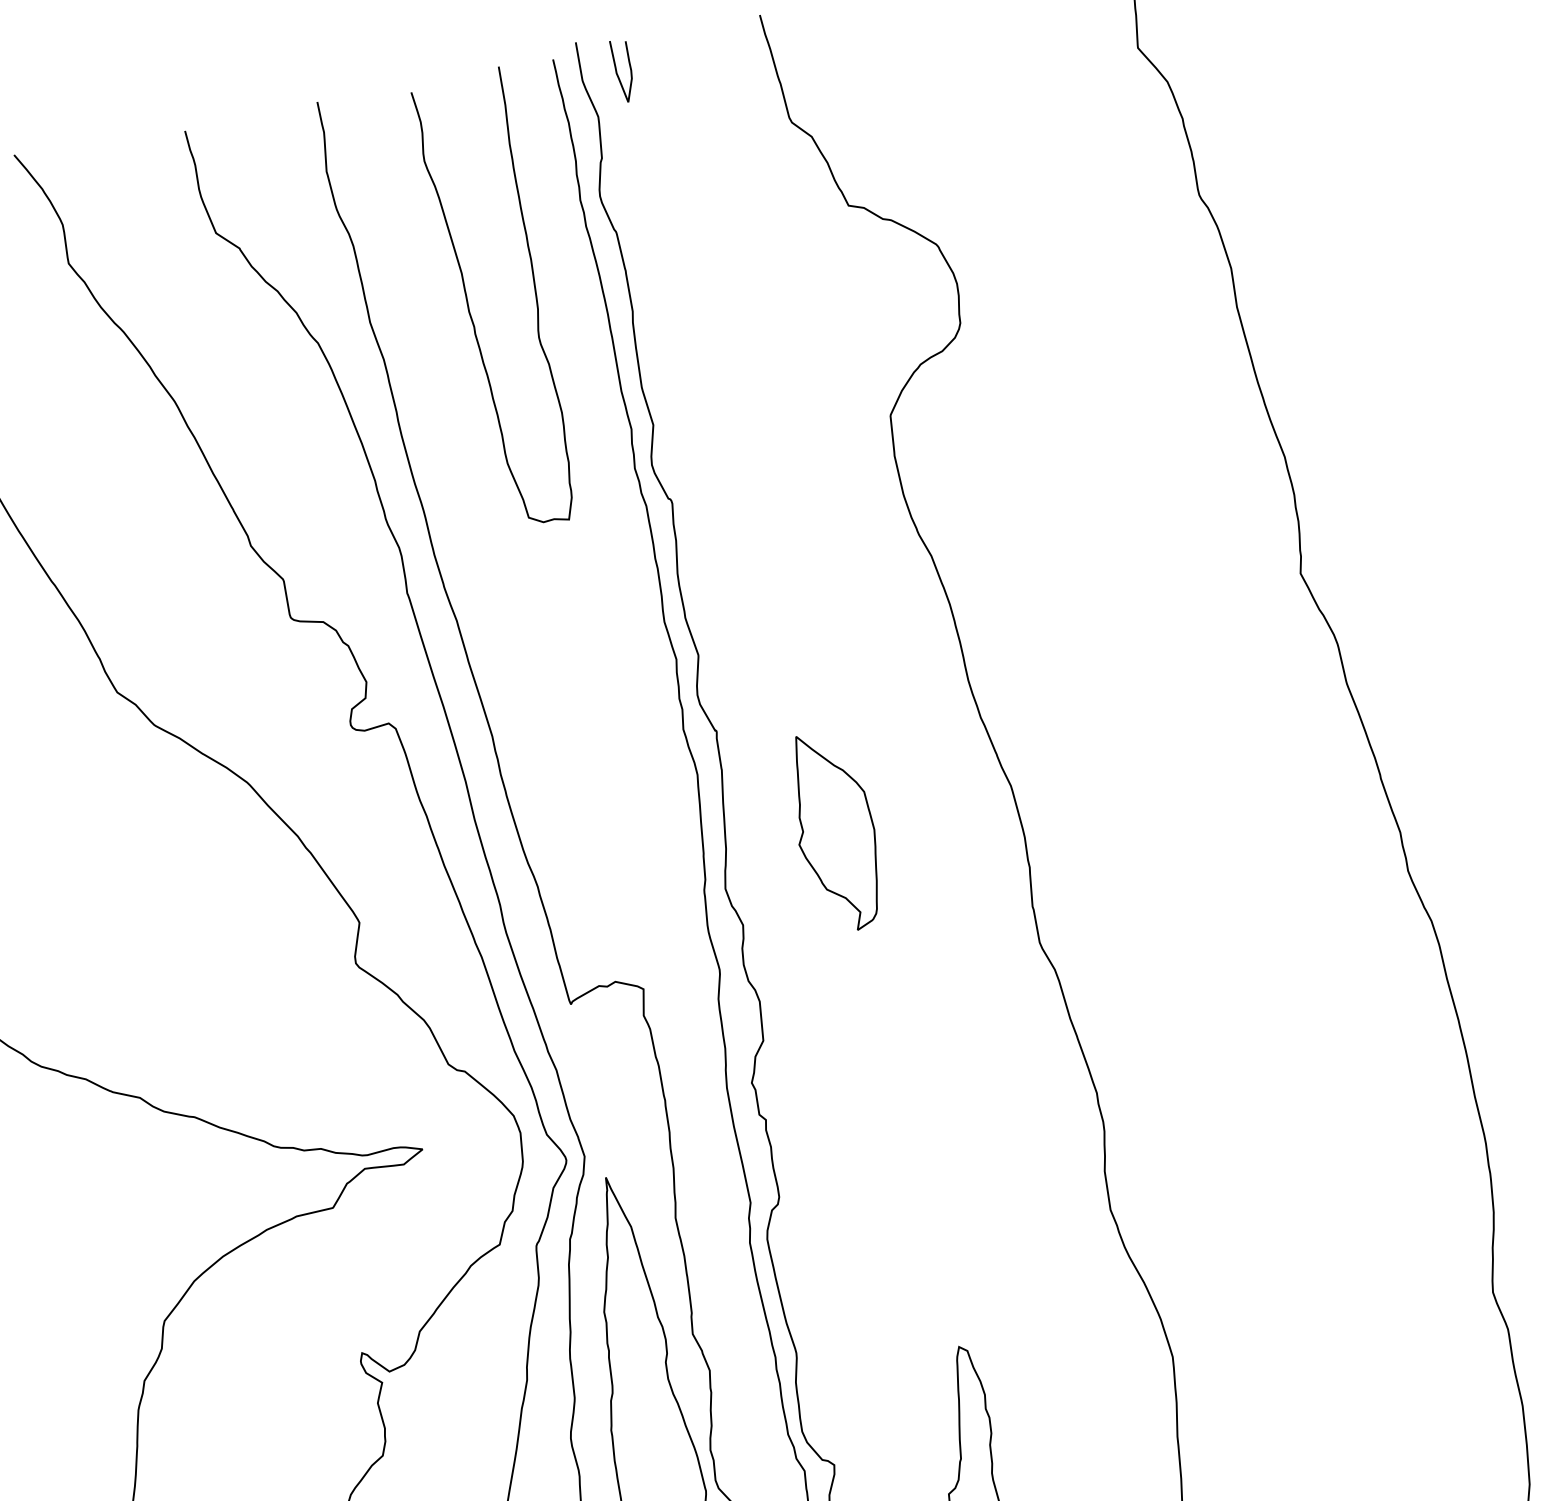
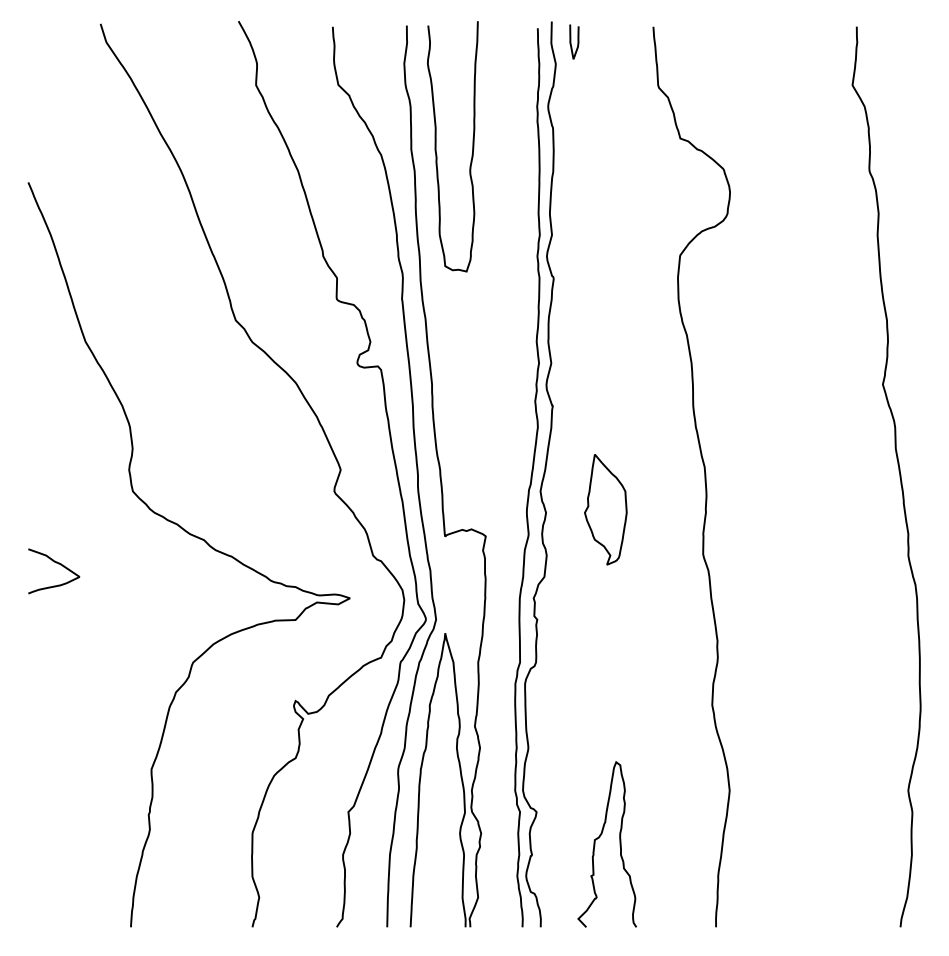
curve: (469, 306) -> (436, 146), moved
part: (835, 831) -> (605, 509), moved

